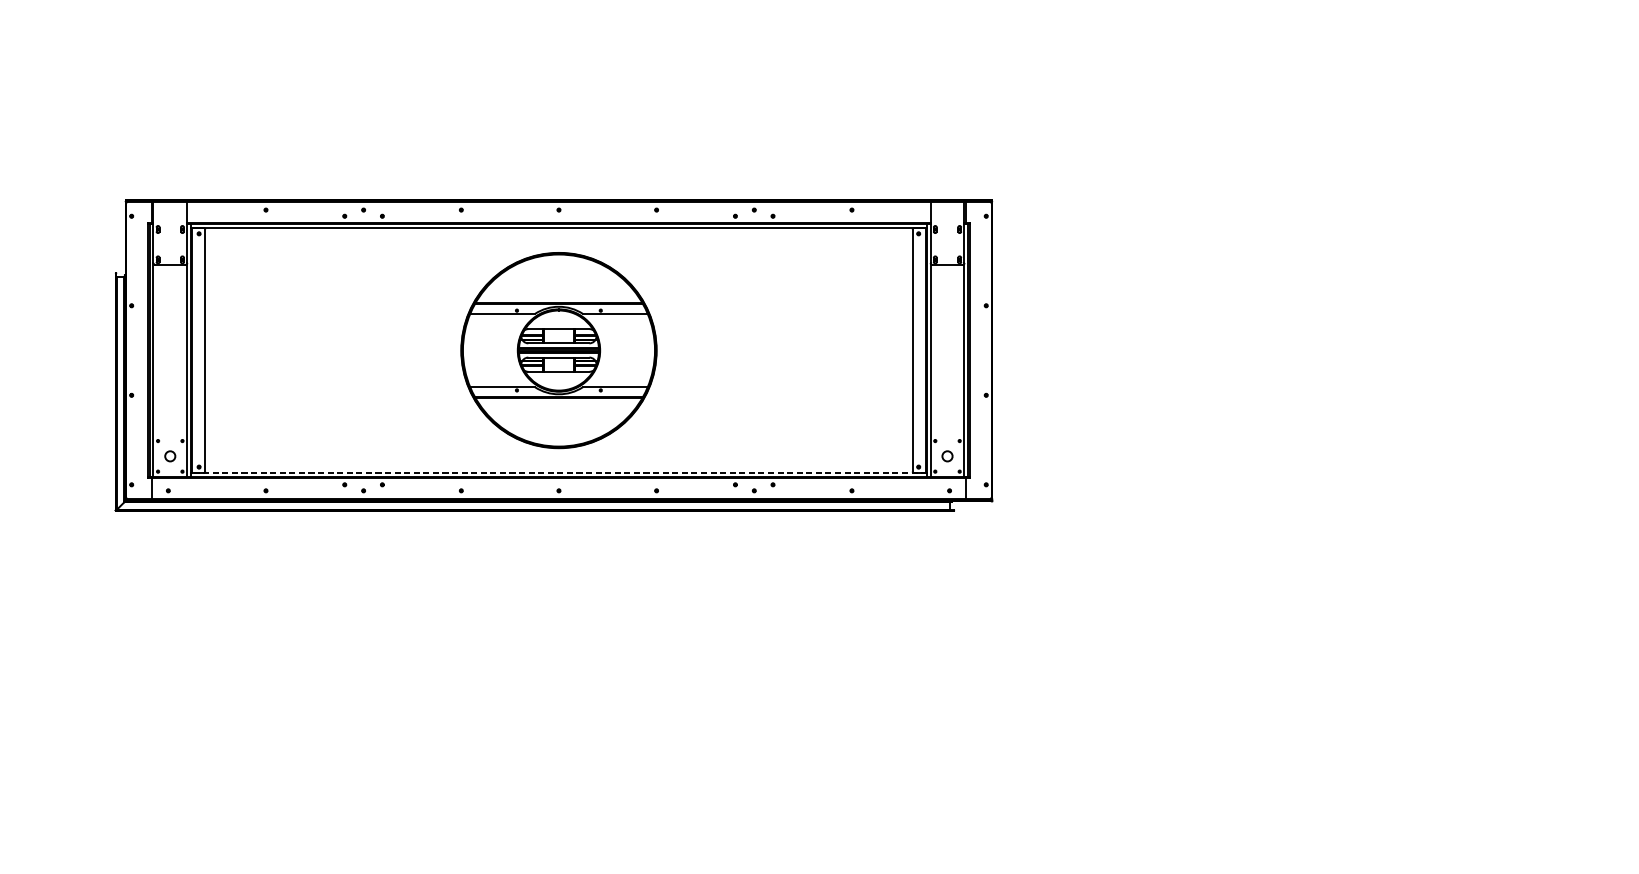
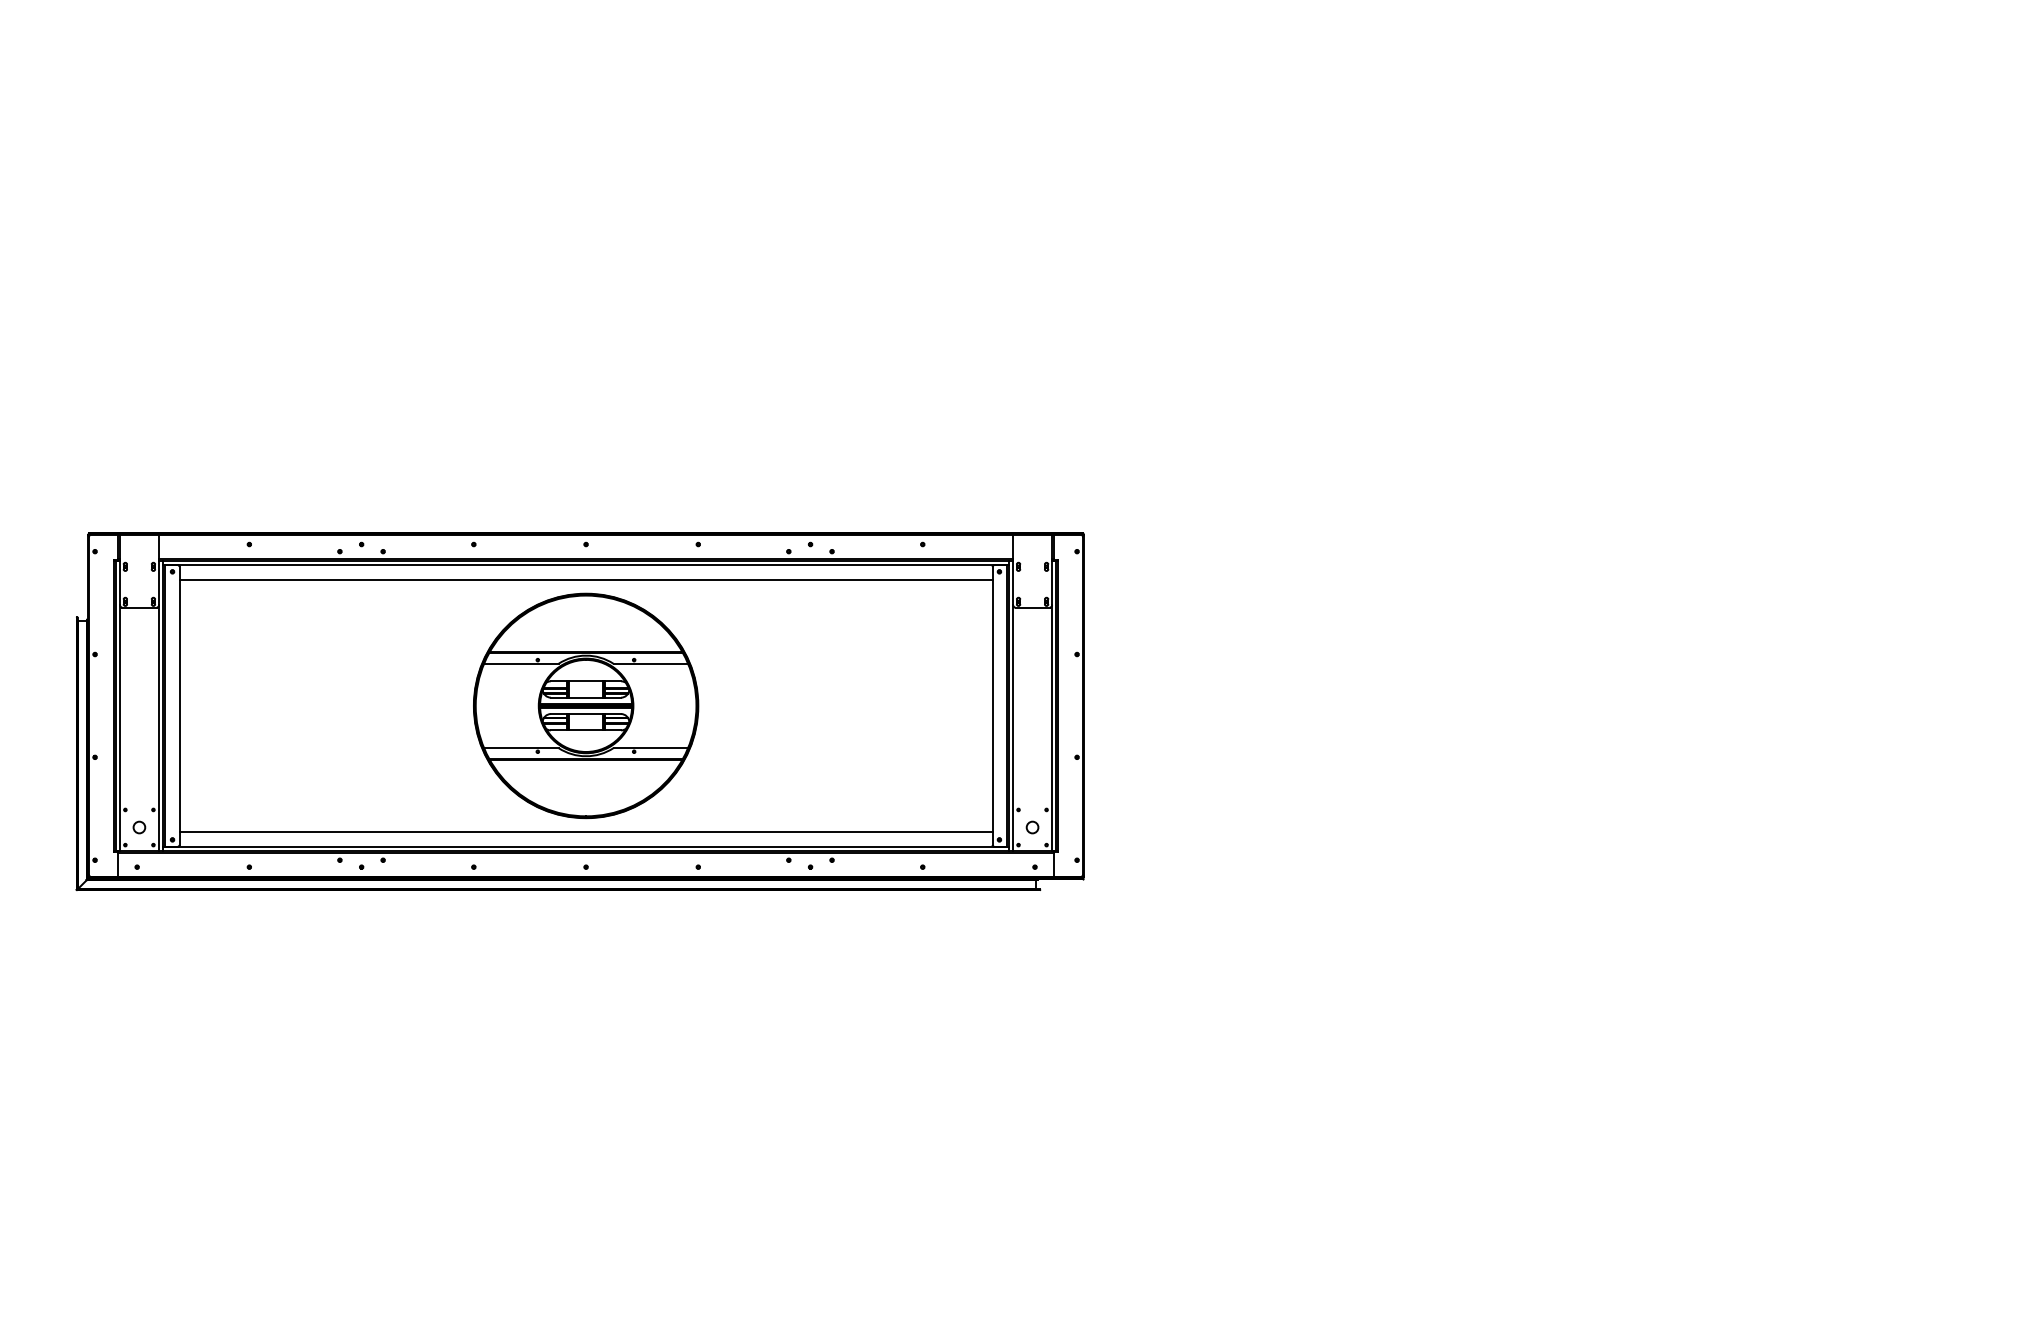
line: (558, 240) -> (585, 579), added
line: (558, 460) -> (585, 832), added
line: (558, 472) -> (585, 846), dashed -> solid

